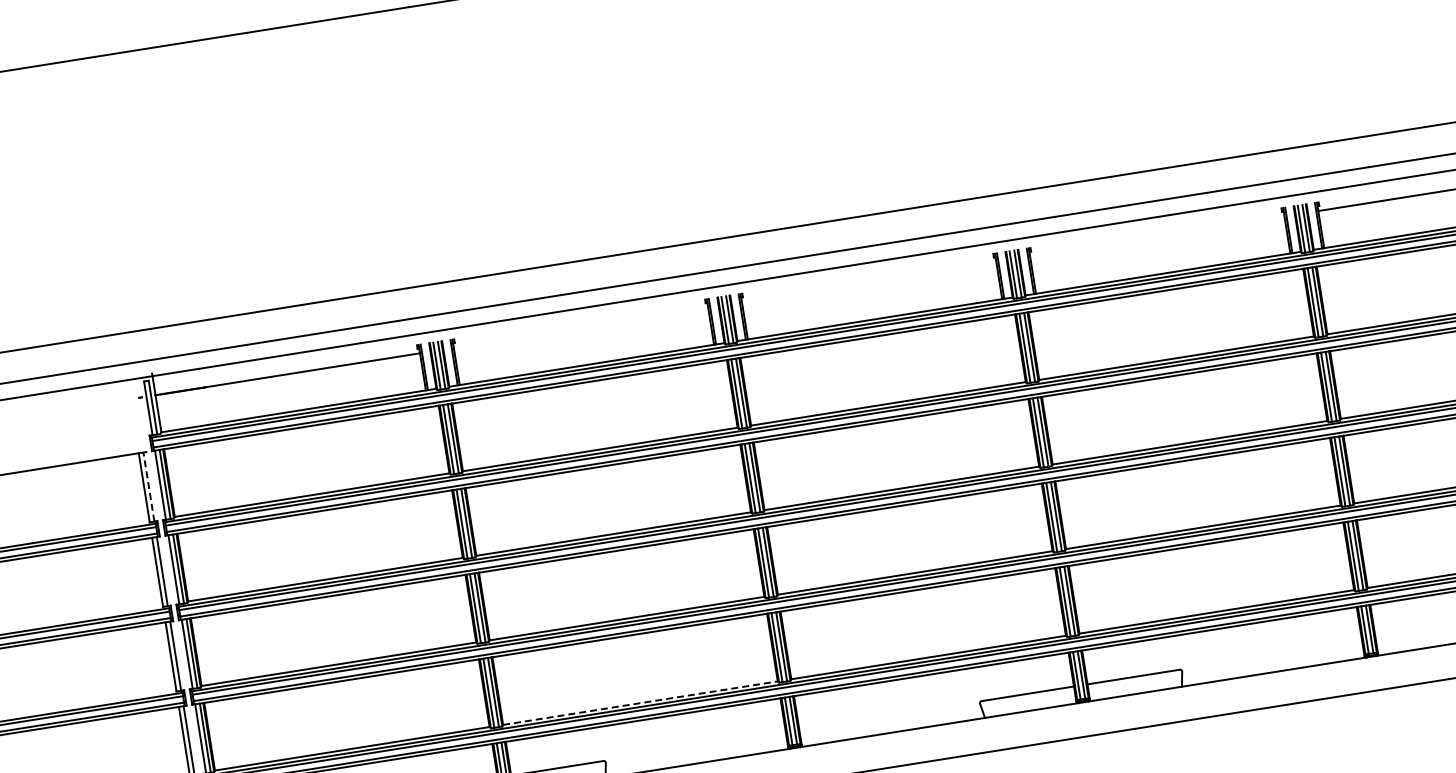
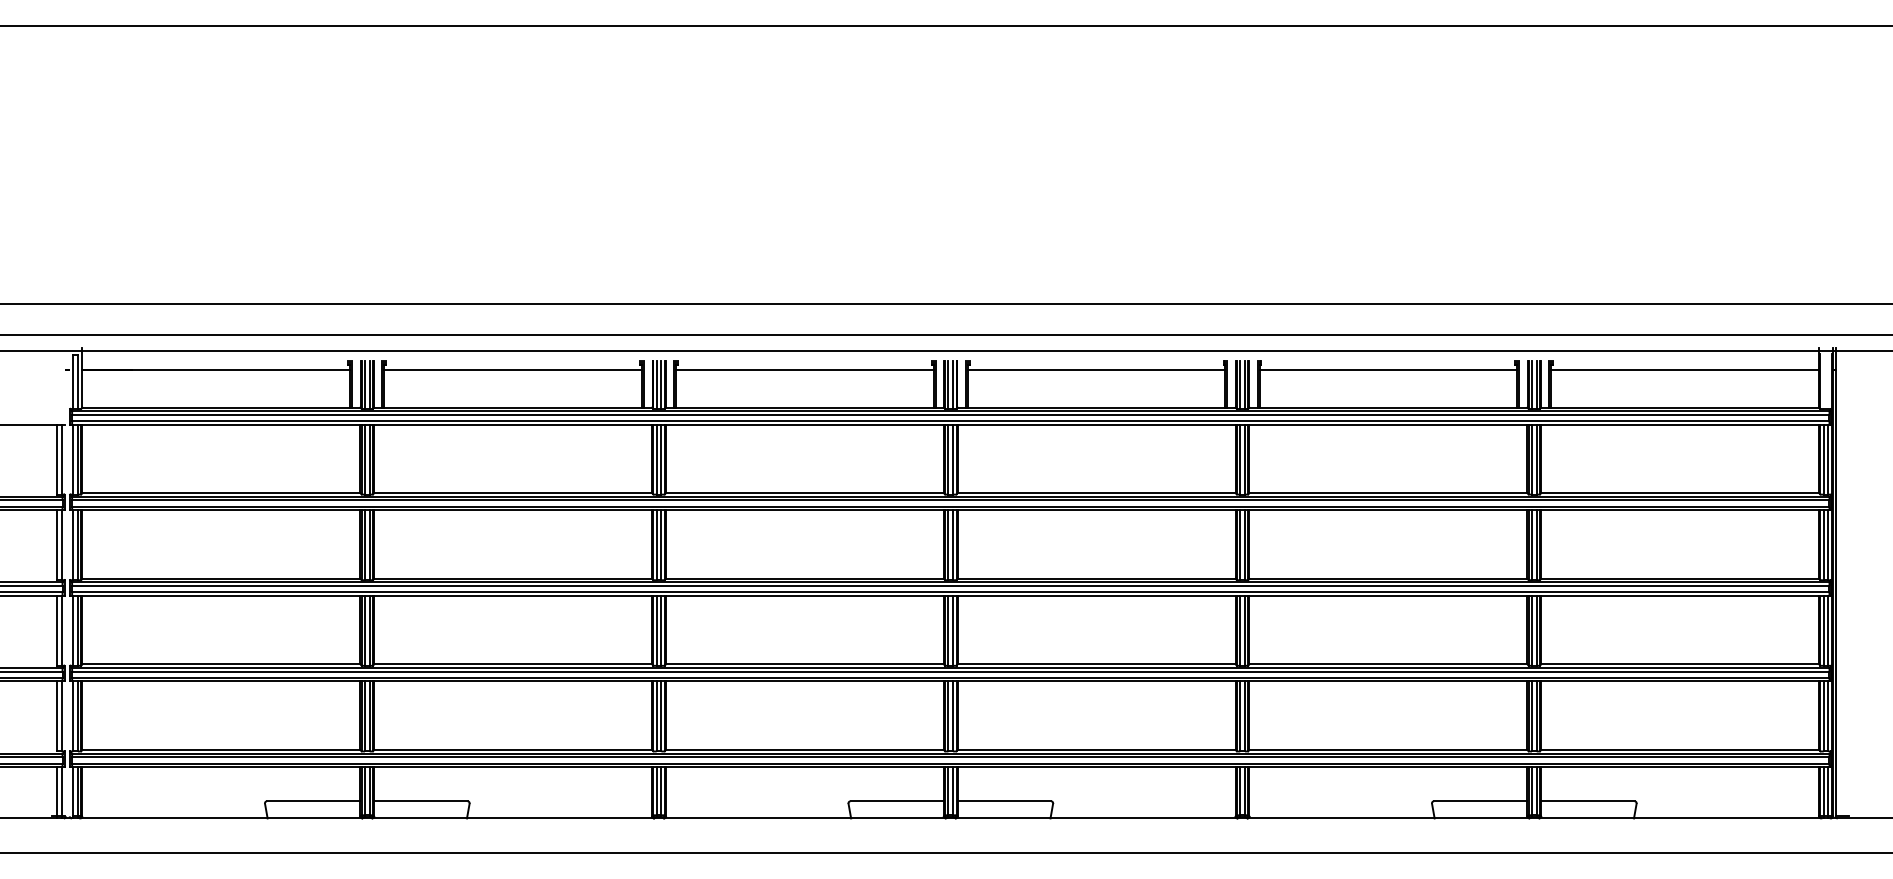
line: (1157, 236) -> (1096, 369), added
line: (868, 281) -> (804, 369), added
line: (580, 327) -> (512, 369), added
line: (148, 486) -> (61, 459), dashed -> solid
line: (640, 702) -> (513, 749), dashed -> solid

